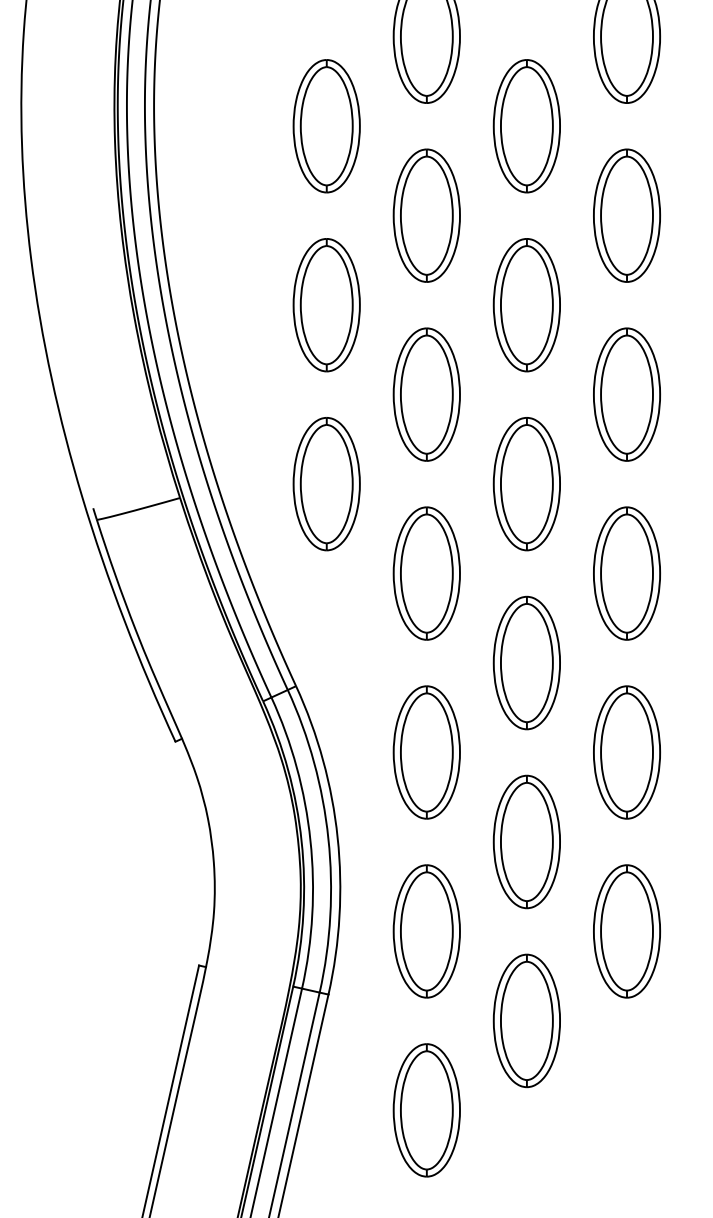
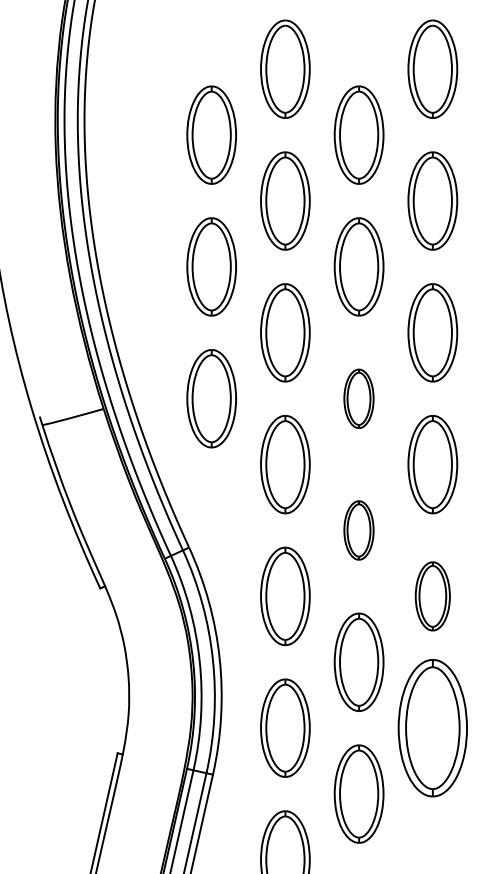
part: (526, 484) -> (358, 399), size x0.6
part: (526, 662) -> (358, 530), size x0.6
part: (626, 752) -> (432, 596), size x0.7
part: (626, 931) -> (432, 728), size x1.4

